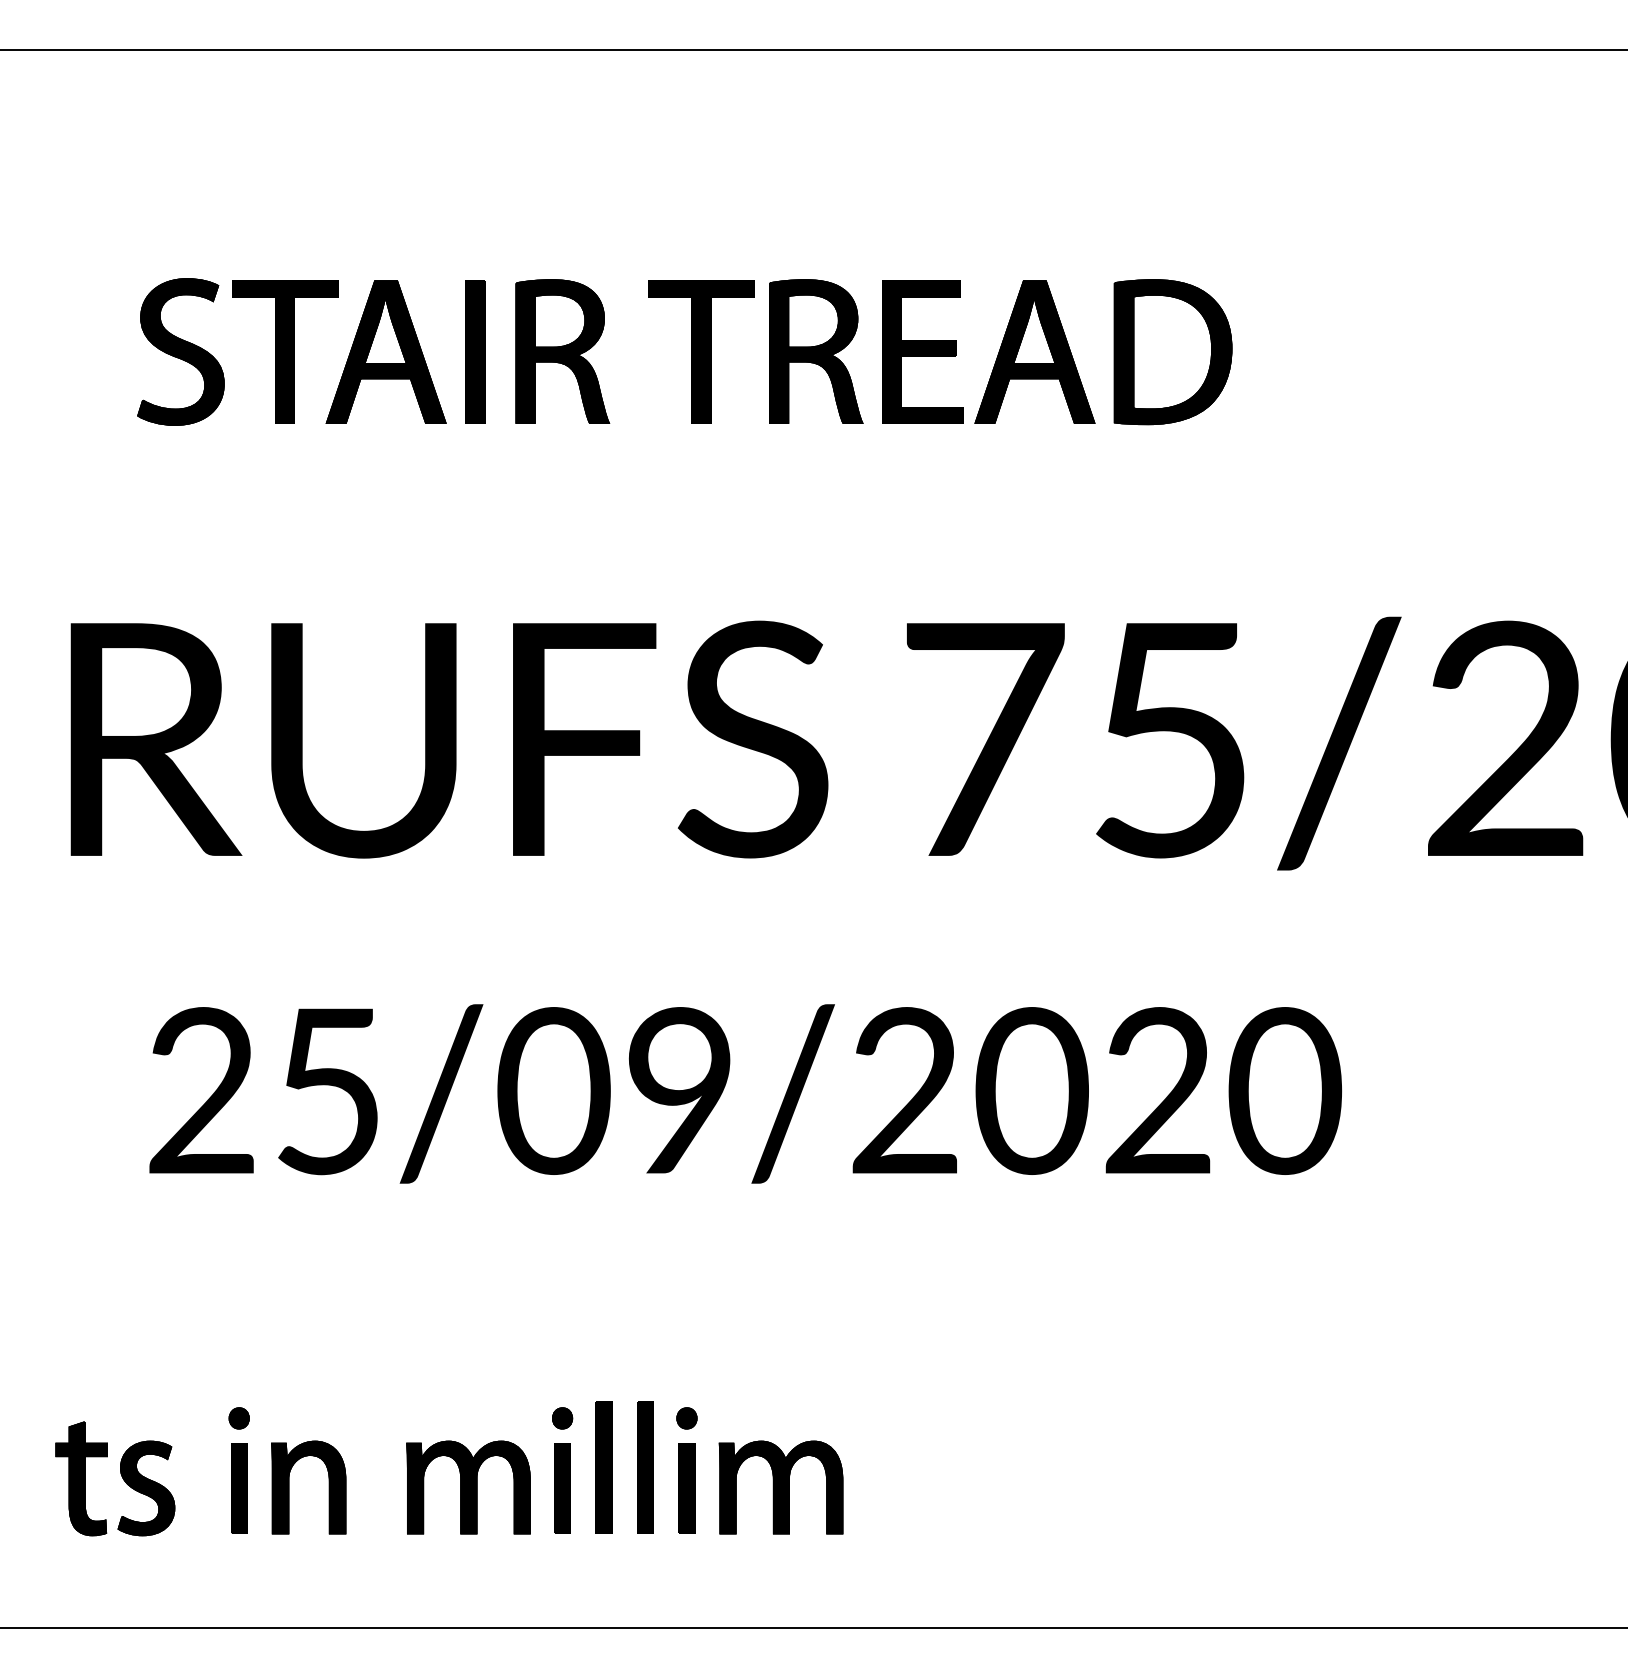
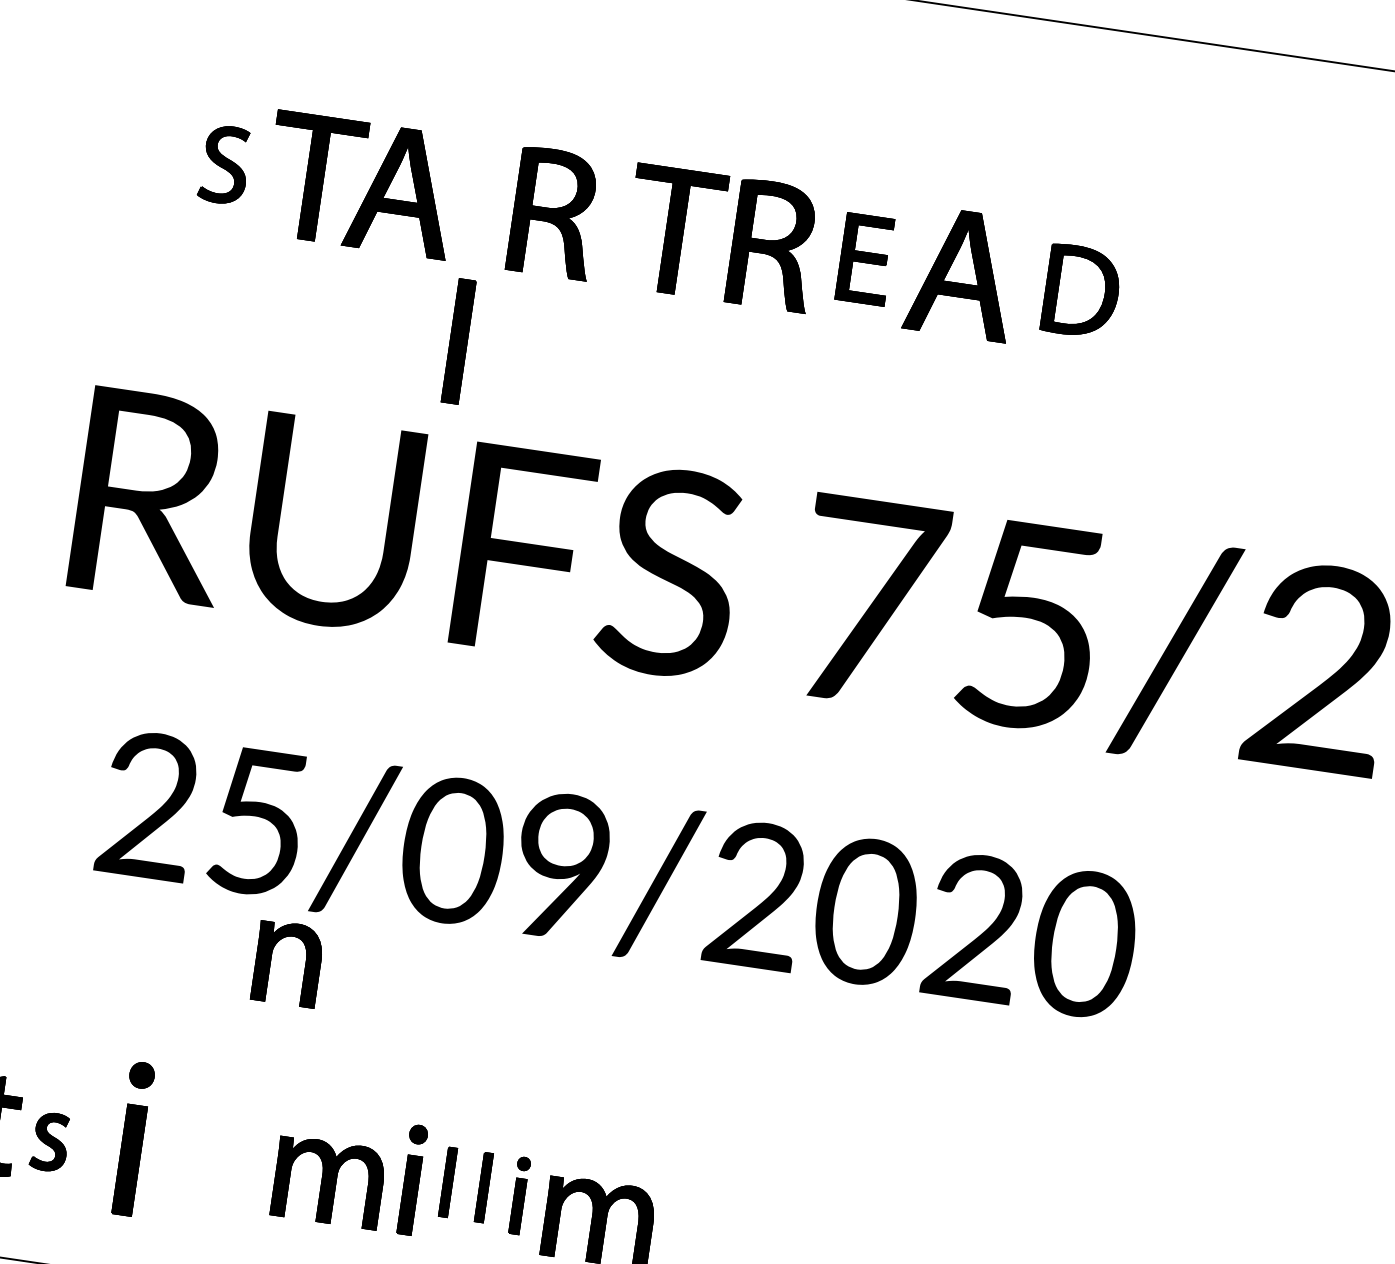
part: (180, 351) -> (224, 164), size x0.6
part: (475, 351) -> (458, 341), moved
part: (922, 351) -> (865, 259), size x0.7
part: (1172, 352) -> (1081, 291), size x0.7
part: (603, 1467) -> (447, 1182), size x0.6
part: (645, 1467) -> (483, 1187), size x0.6
part: (238, 1470) -> (132, 1138), size x1.4
part: (686, 1470) -> (518, 1195), size x0.7
part: (289, 1487) -> (271, 961), moved
part: (146, 1488) -> (50, 1142), size x0.7

